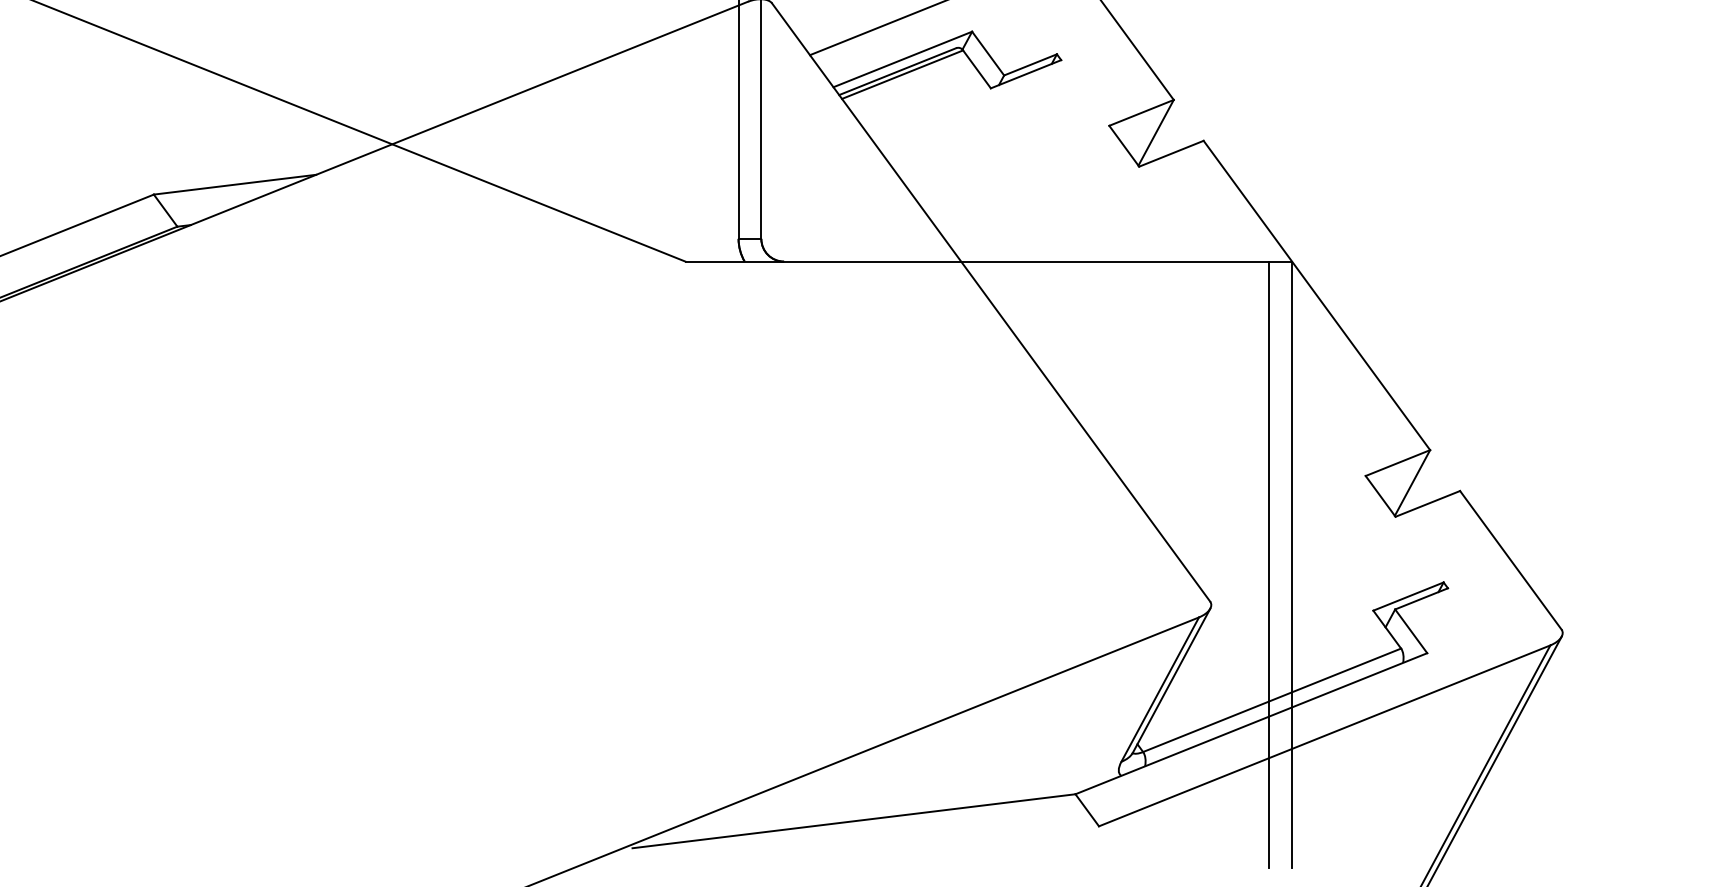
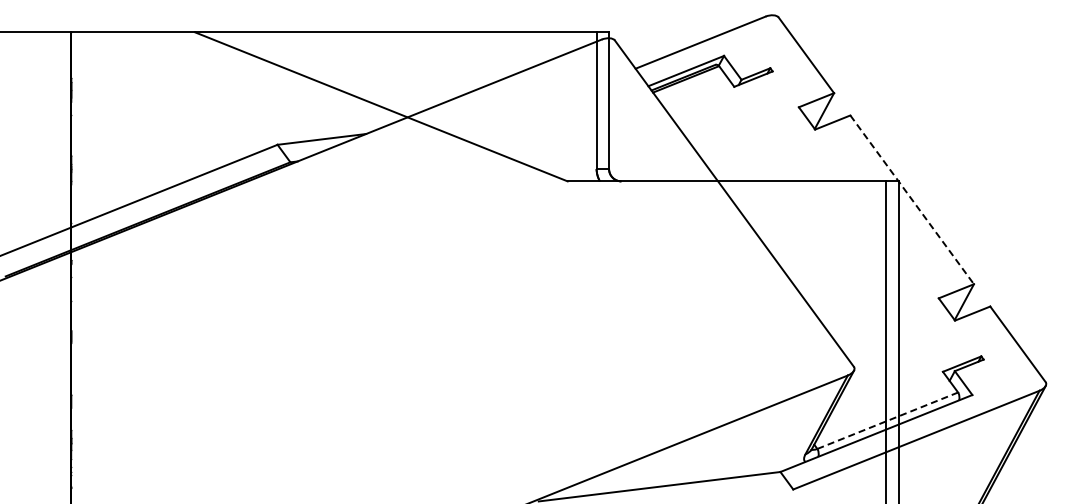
line: (1317, 294) -> (912, 199), solid -> dashed
line: (1271, 699) -> (887, 420), solid -> dashed

